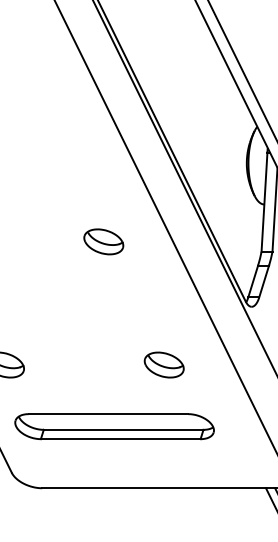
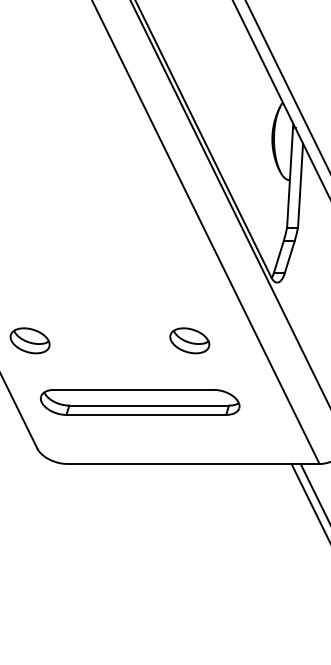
part: (103, 241) -> (129, 217), removed

